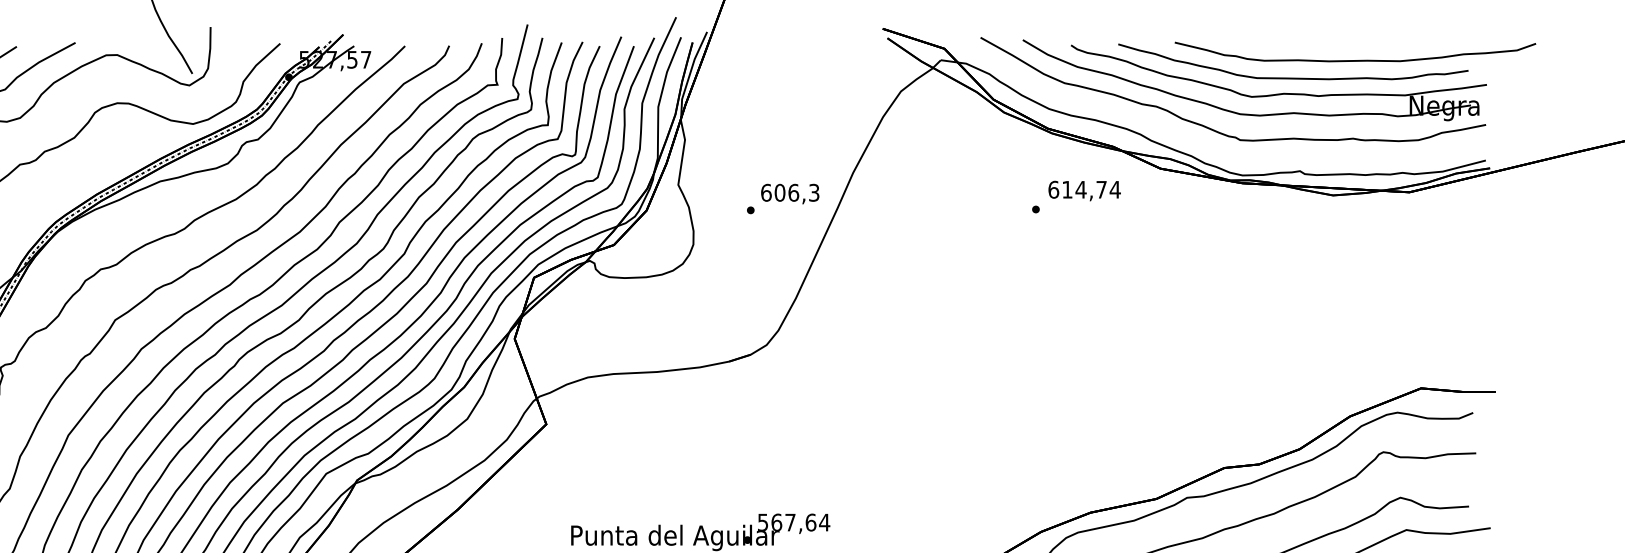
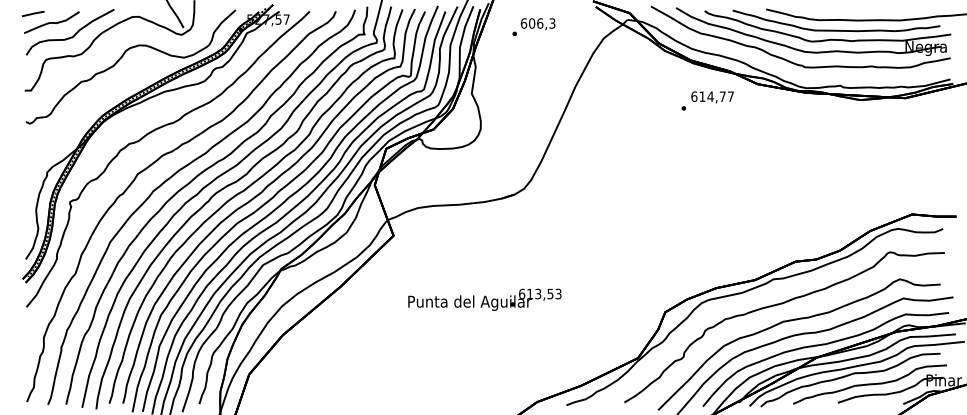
text: (1114, 189) -> (730, 96), 614,74 -> 614,77
text: (782, 197) -> (533, 26), moved
text: (794, 521) -> (540, 293), 567,64 -> 613,53

